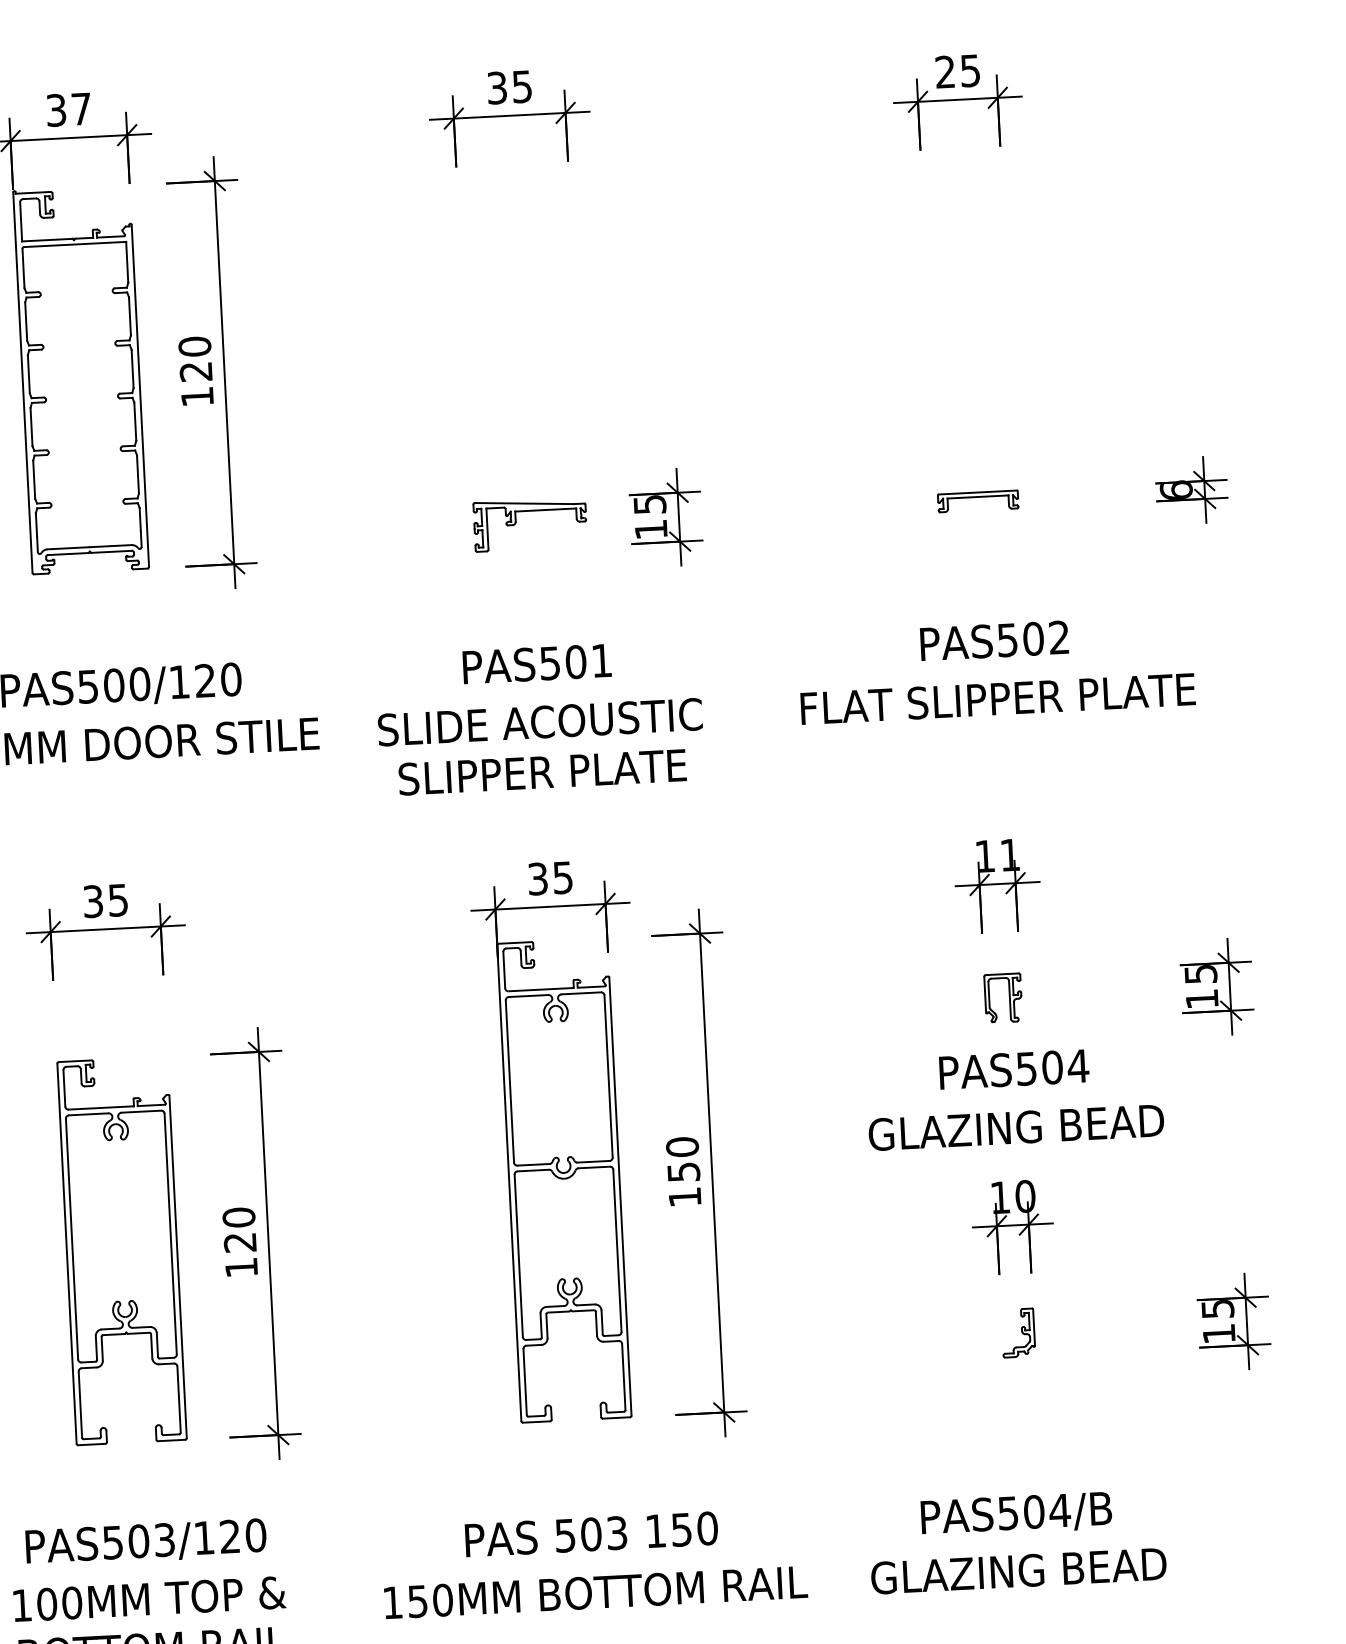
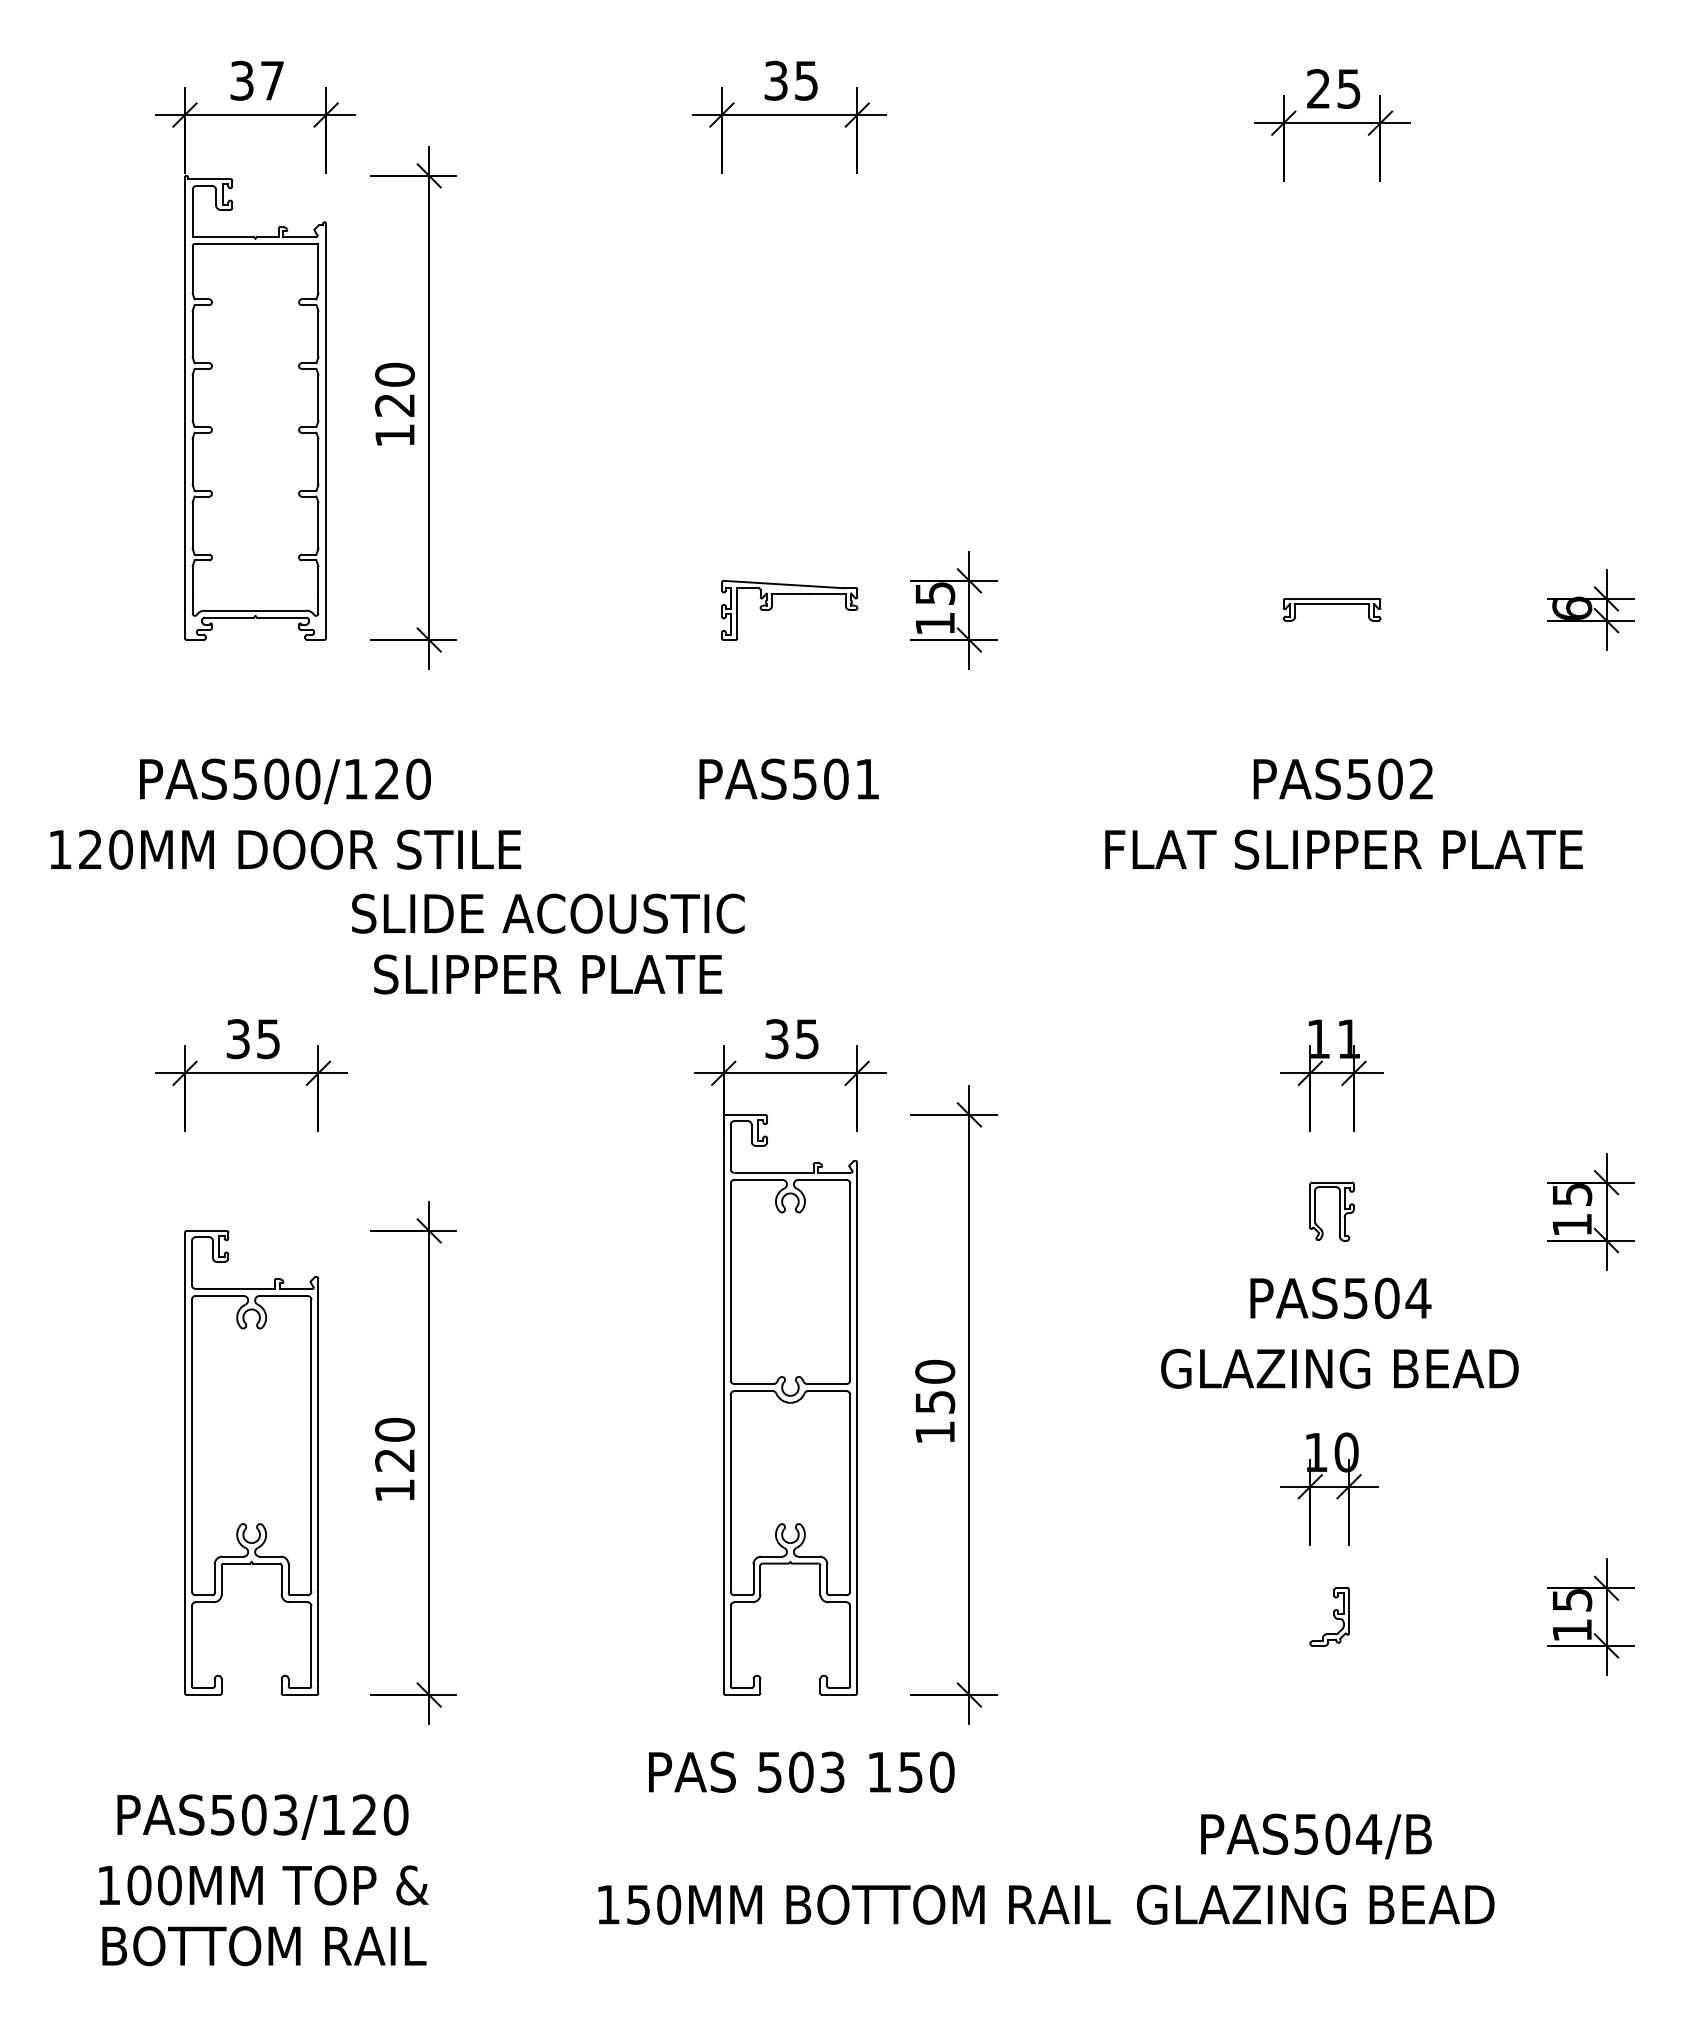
text: (541, 746) -> (548, 943), moved
text: (591, 1533) -> (801, 1771), moved
text: (596, 1592) -> (854, 1904), moved

